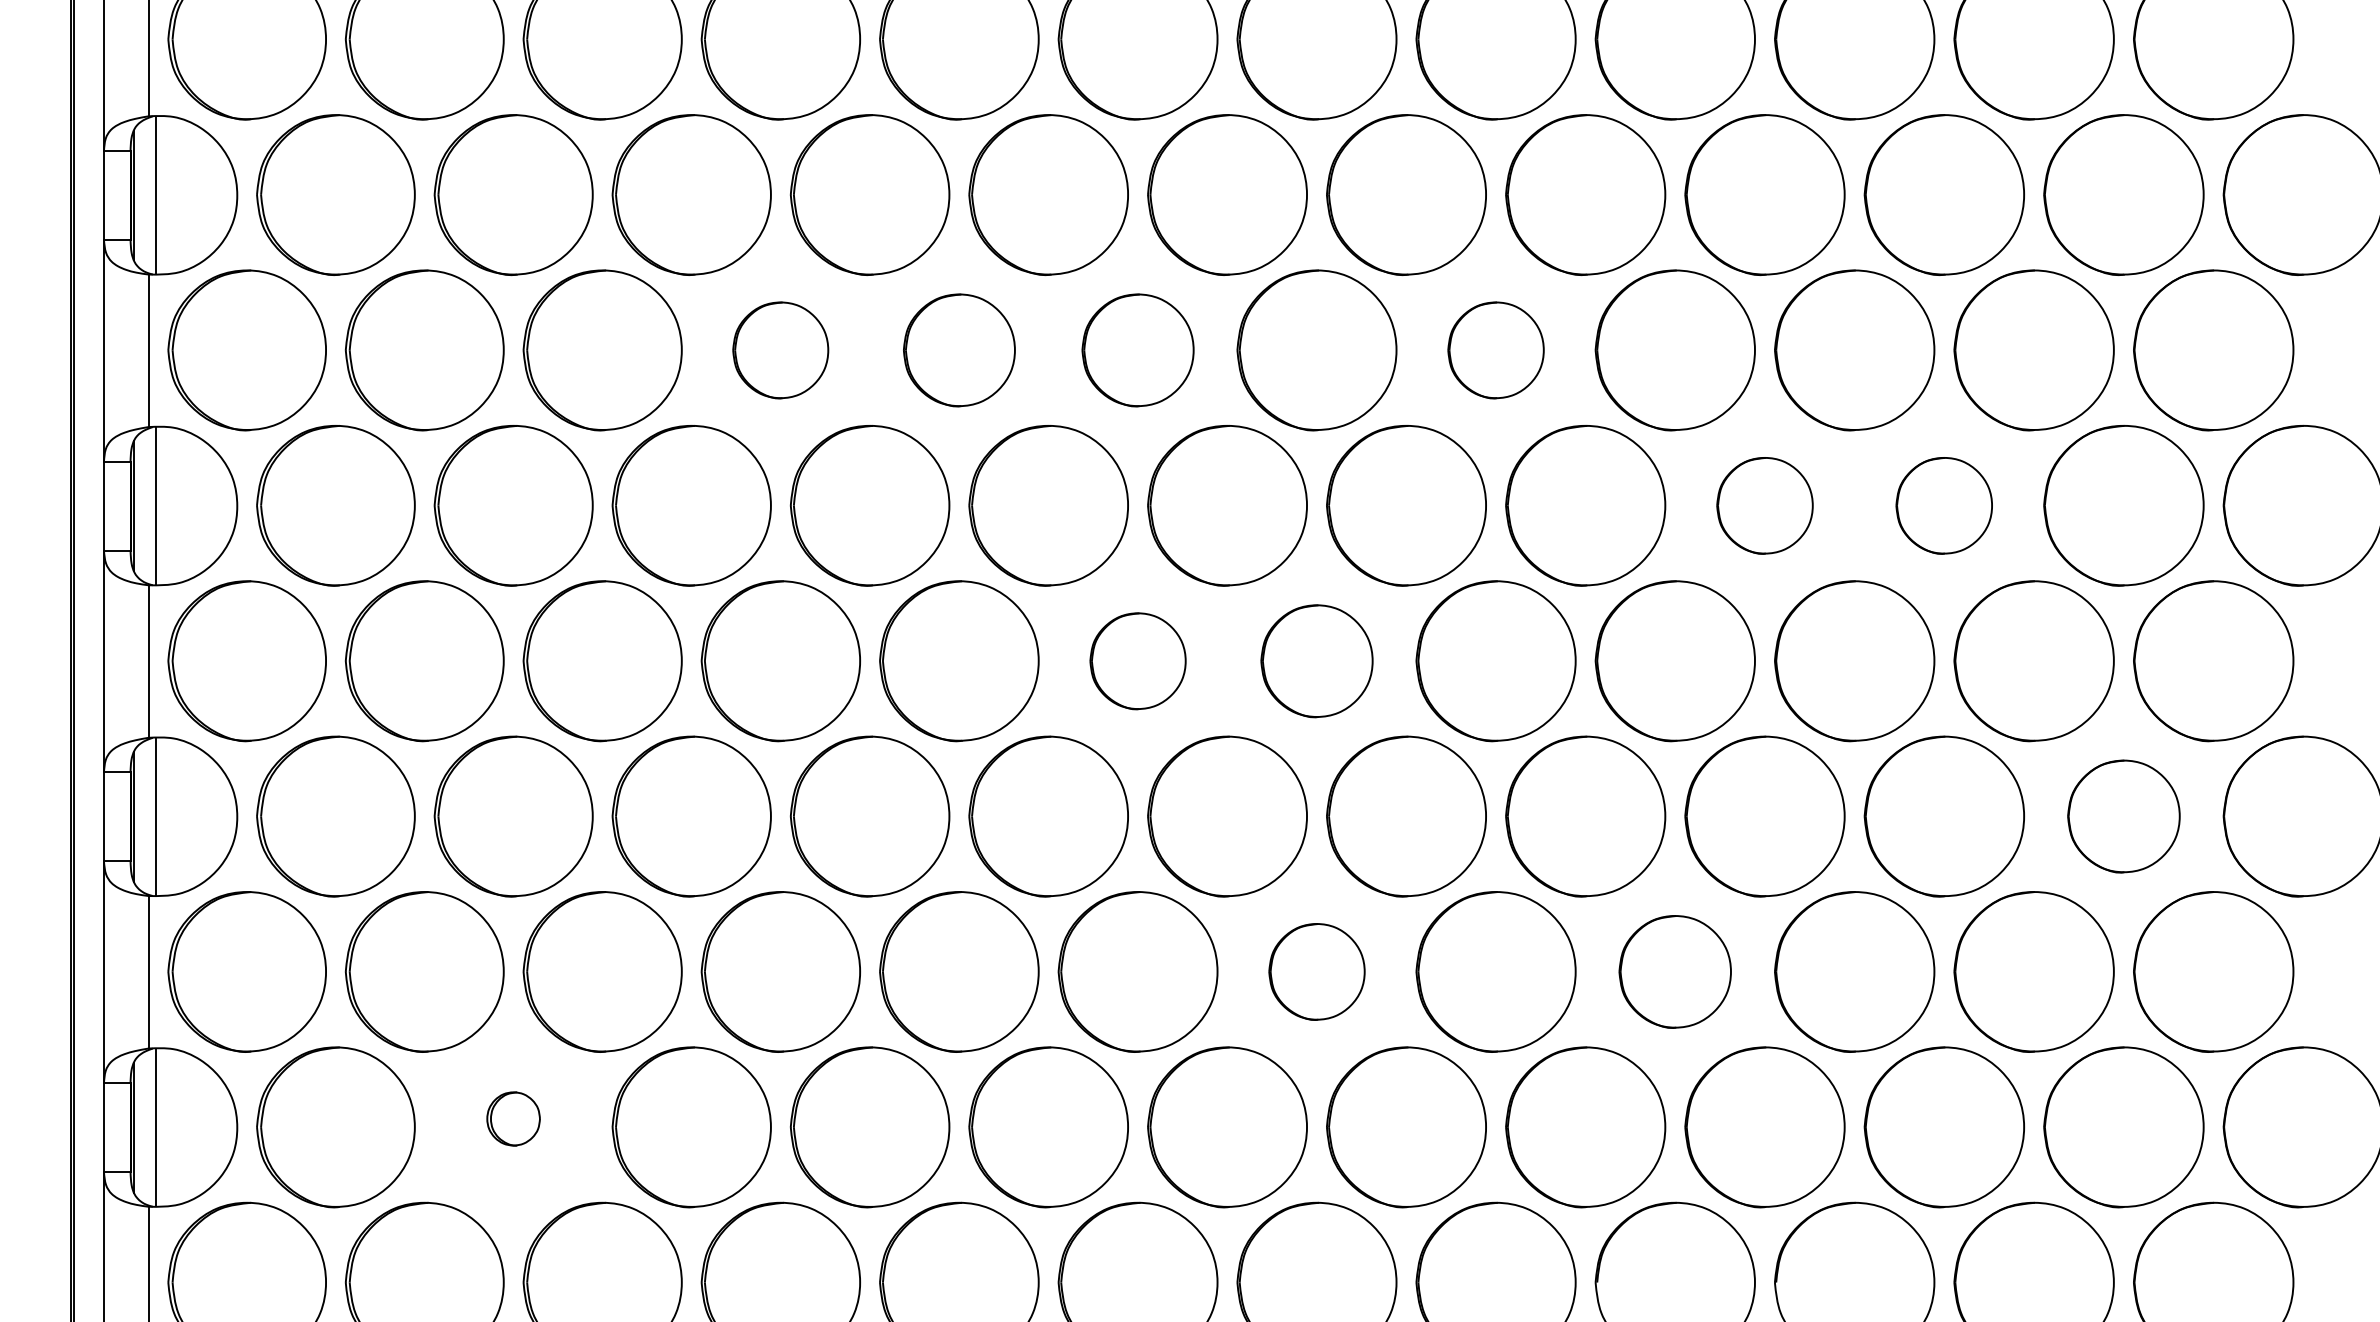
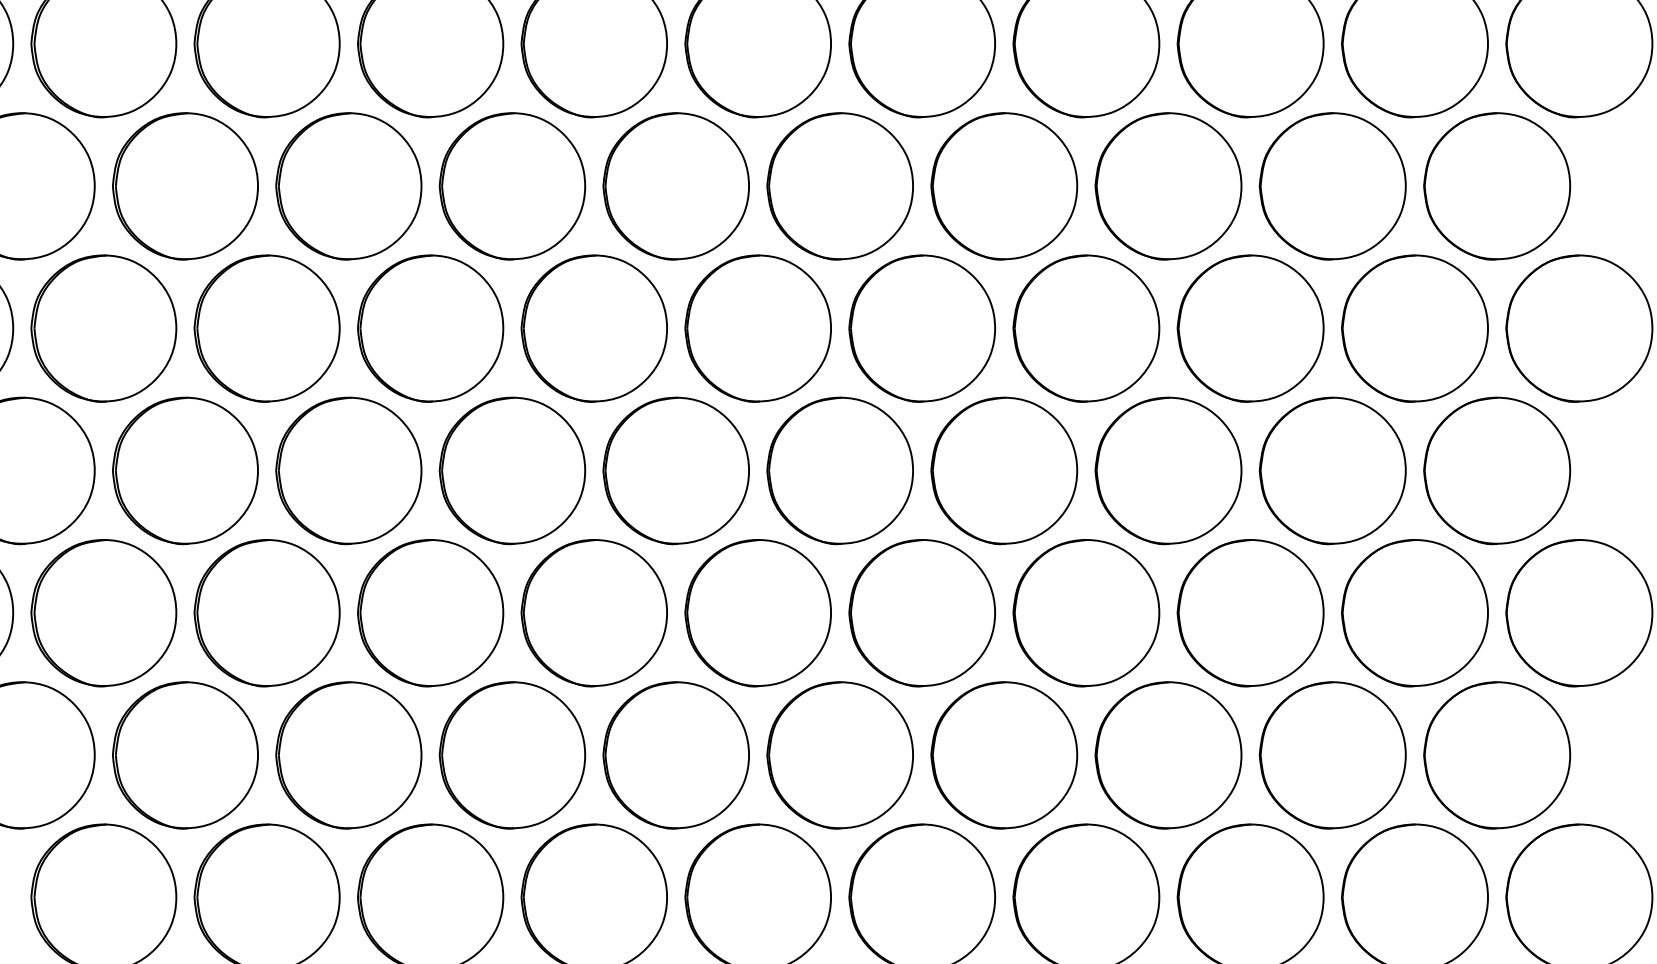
part: (780, 350) -> (185, 186), size x1.67
part: (959, 350) -> (348, 186), size x1.43
part: (1137, 350) -> (511, 186), size x1.43
part: (1495, 350) -> (839, 186), size x1.67
part: (1764, 505) -> (1085, 328), size x1.67
part: (1943, 505) -> (1249, 328), size x1.67
part: (1137, 661) -> (511, 471), size x1.67
part: (1316, 661) -> (675, 471), size x1.43
part: (2123, 816) -> (1414, 613), size x1.43
part: (1316, 971) -> (675, 754), size x1.67
part: (1674, 971) -> (1003, 754), size x1.43

